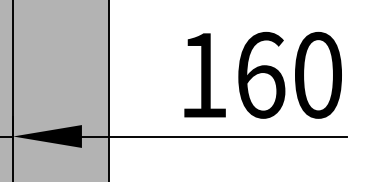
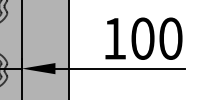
text: (260, 74) -> (142, 38), 160 -> 100

